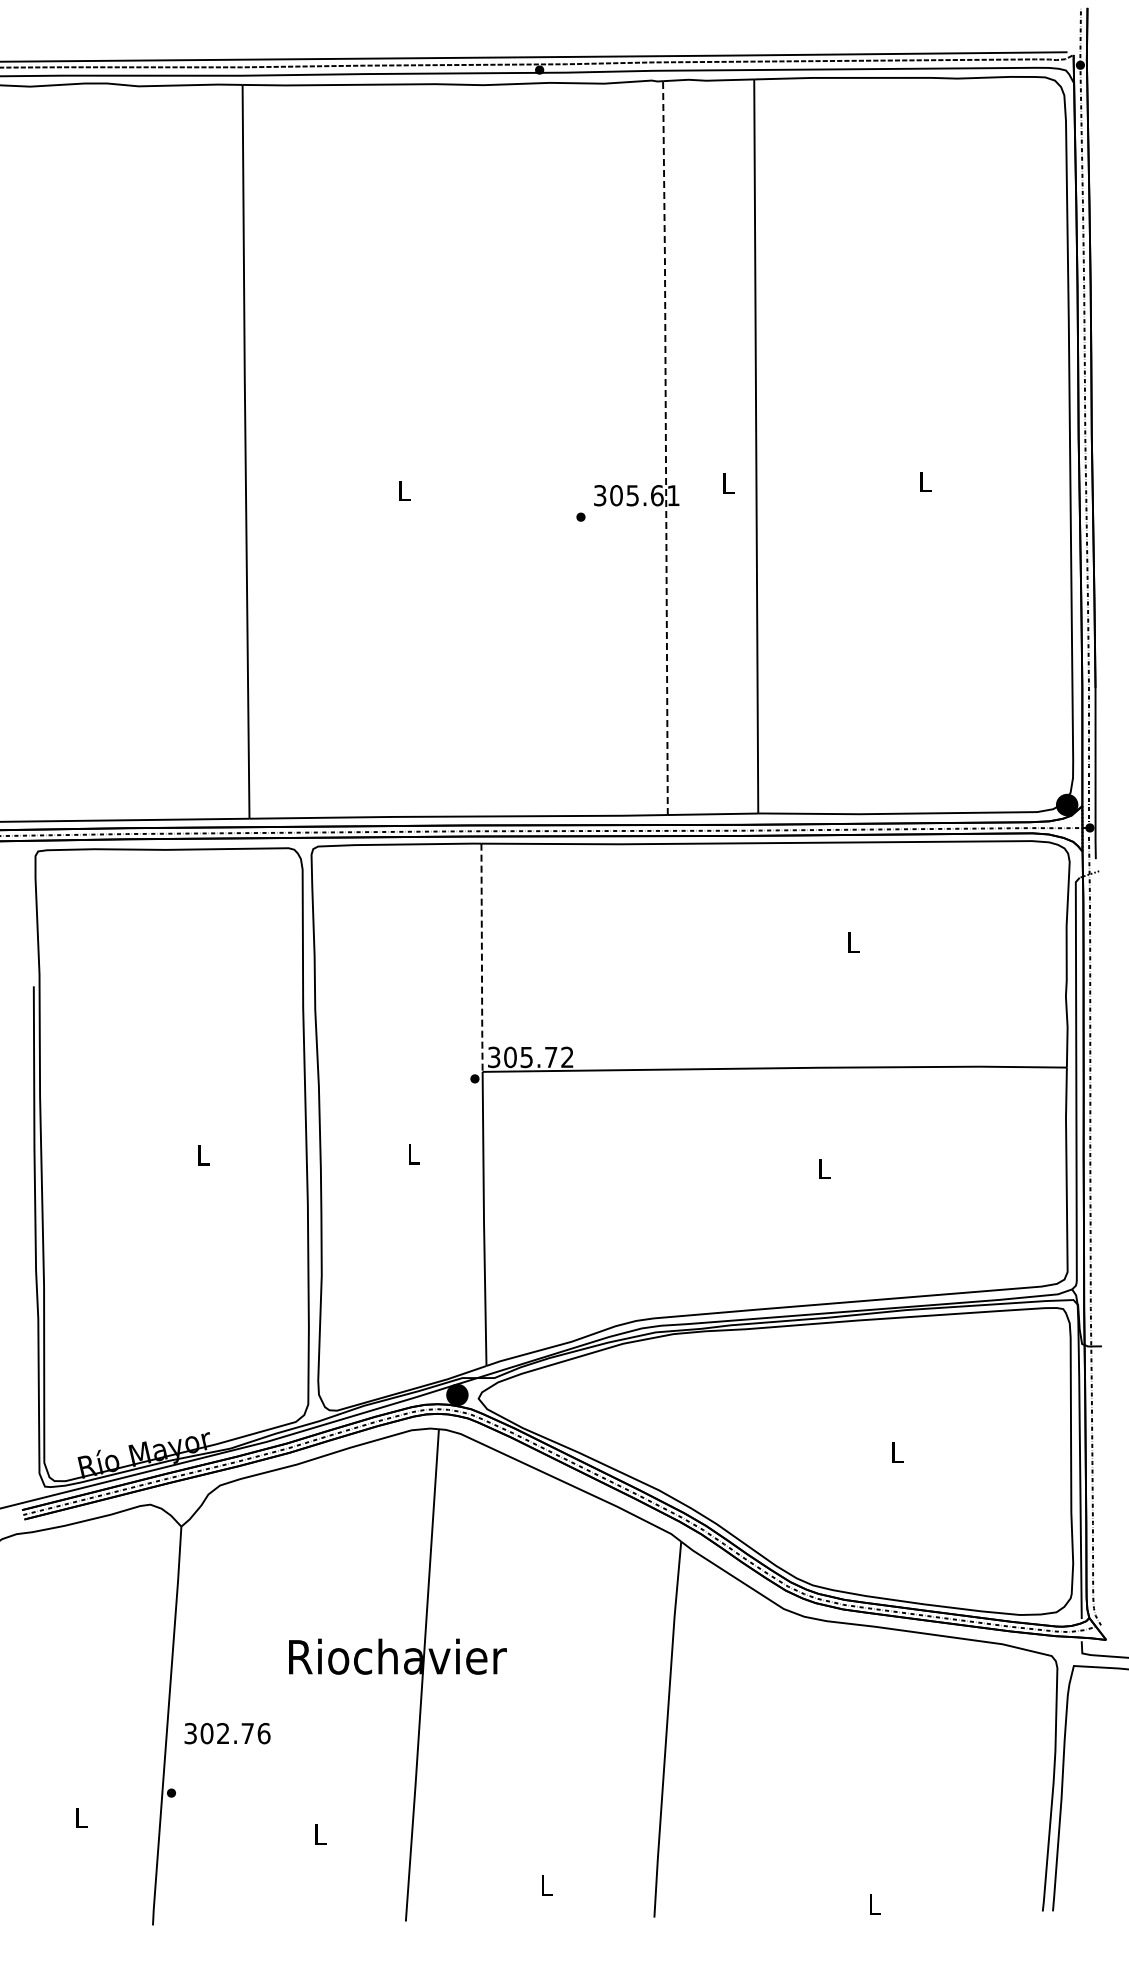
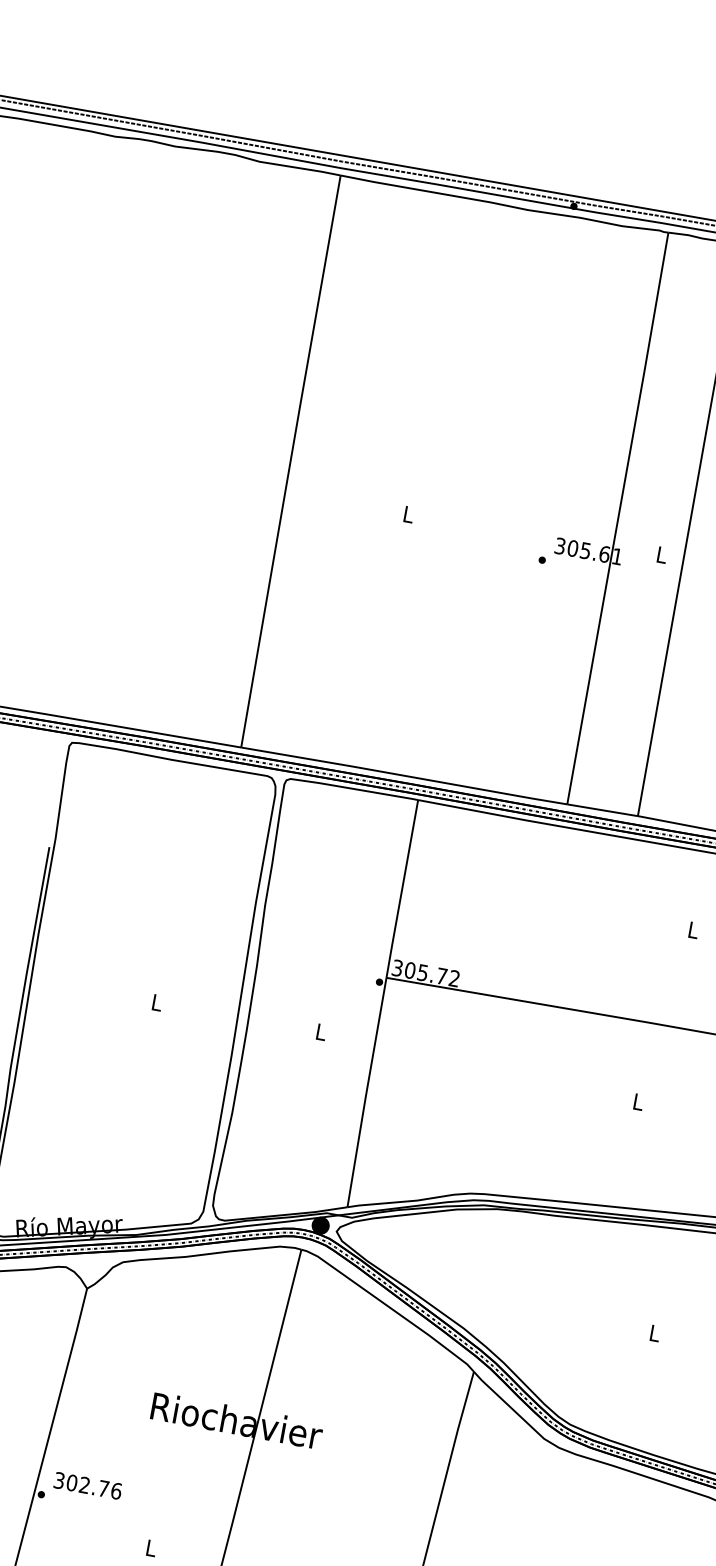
line: (665, 447) -> (617, 518), dashed -> solid
line: (481, 959) -> (401, 890), dashed -> solid
text: (227, 1733) -> (88, 1485), moved

